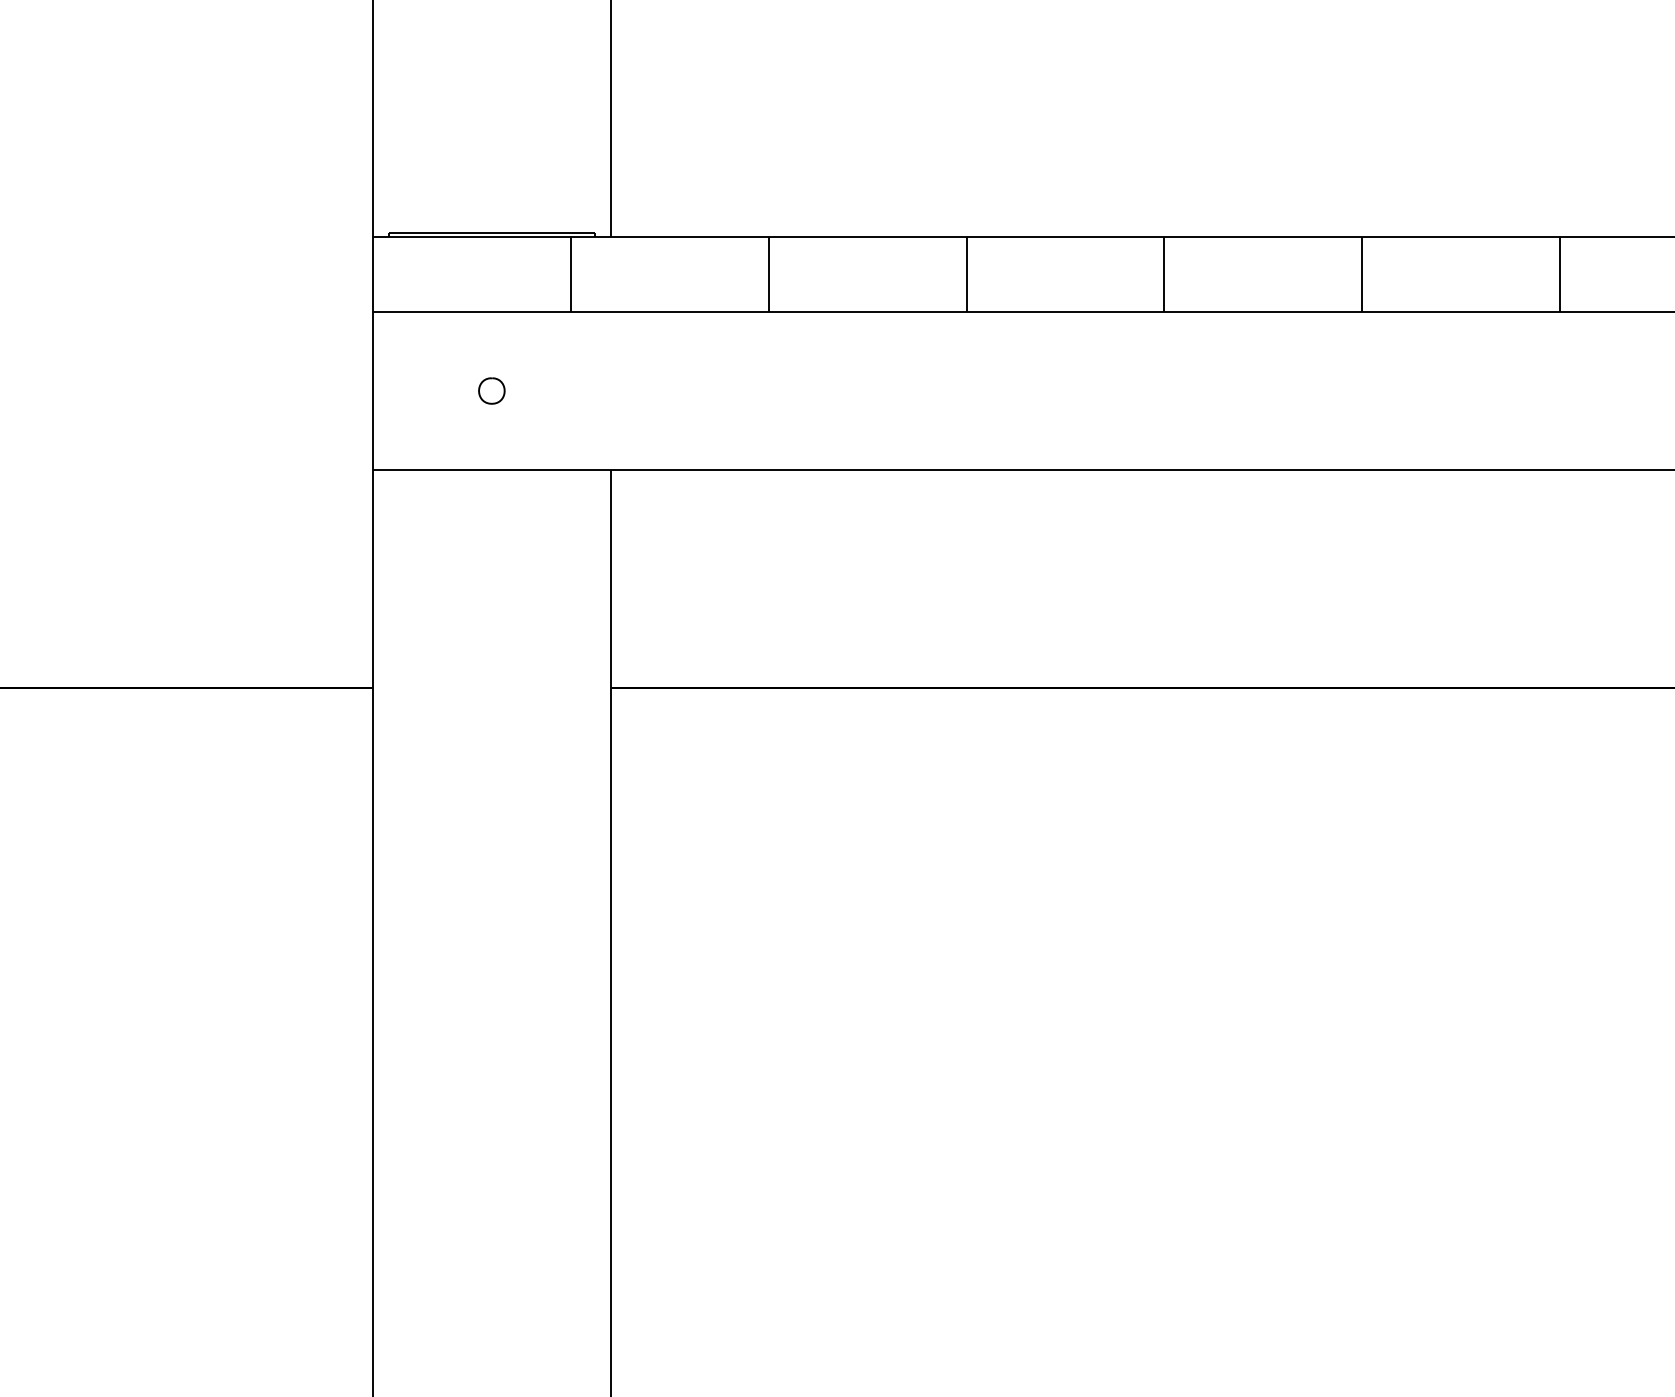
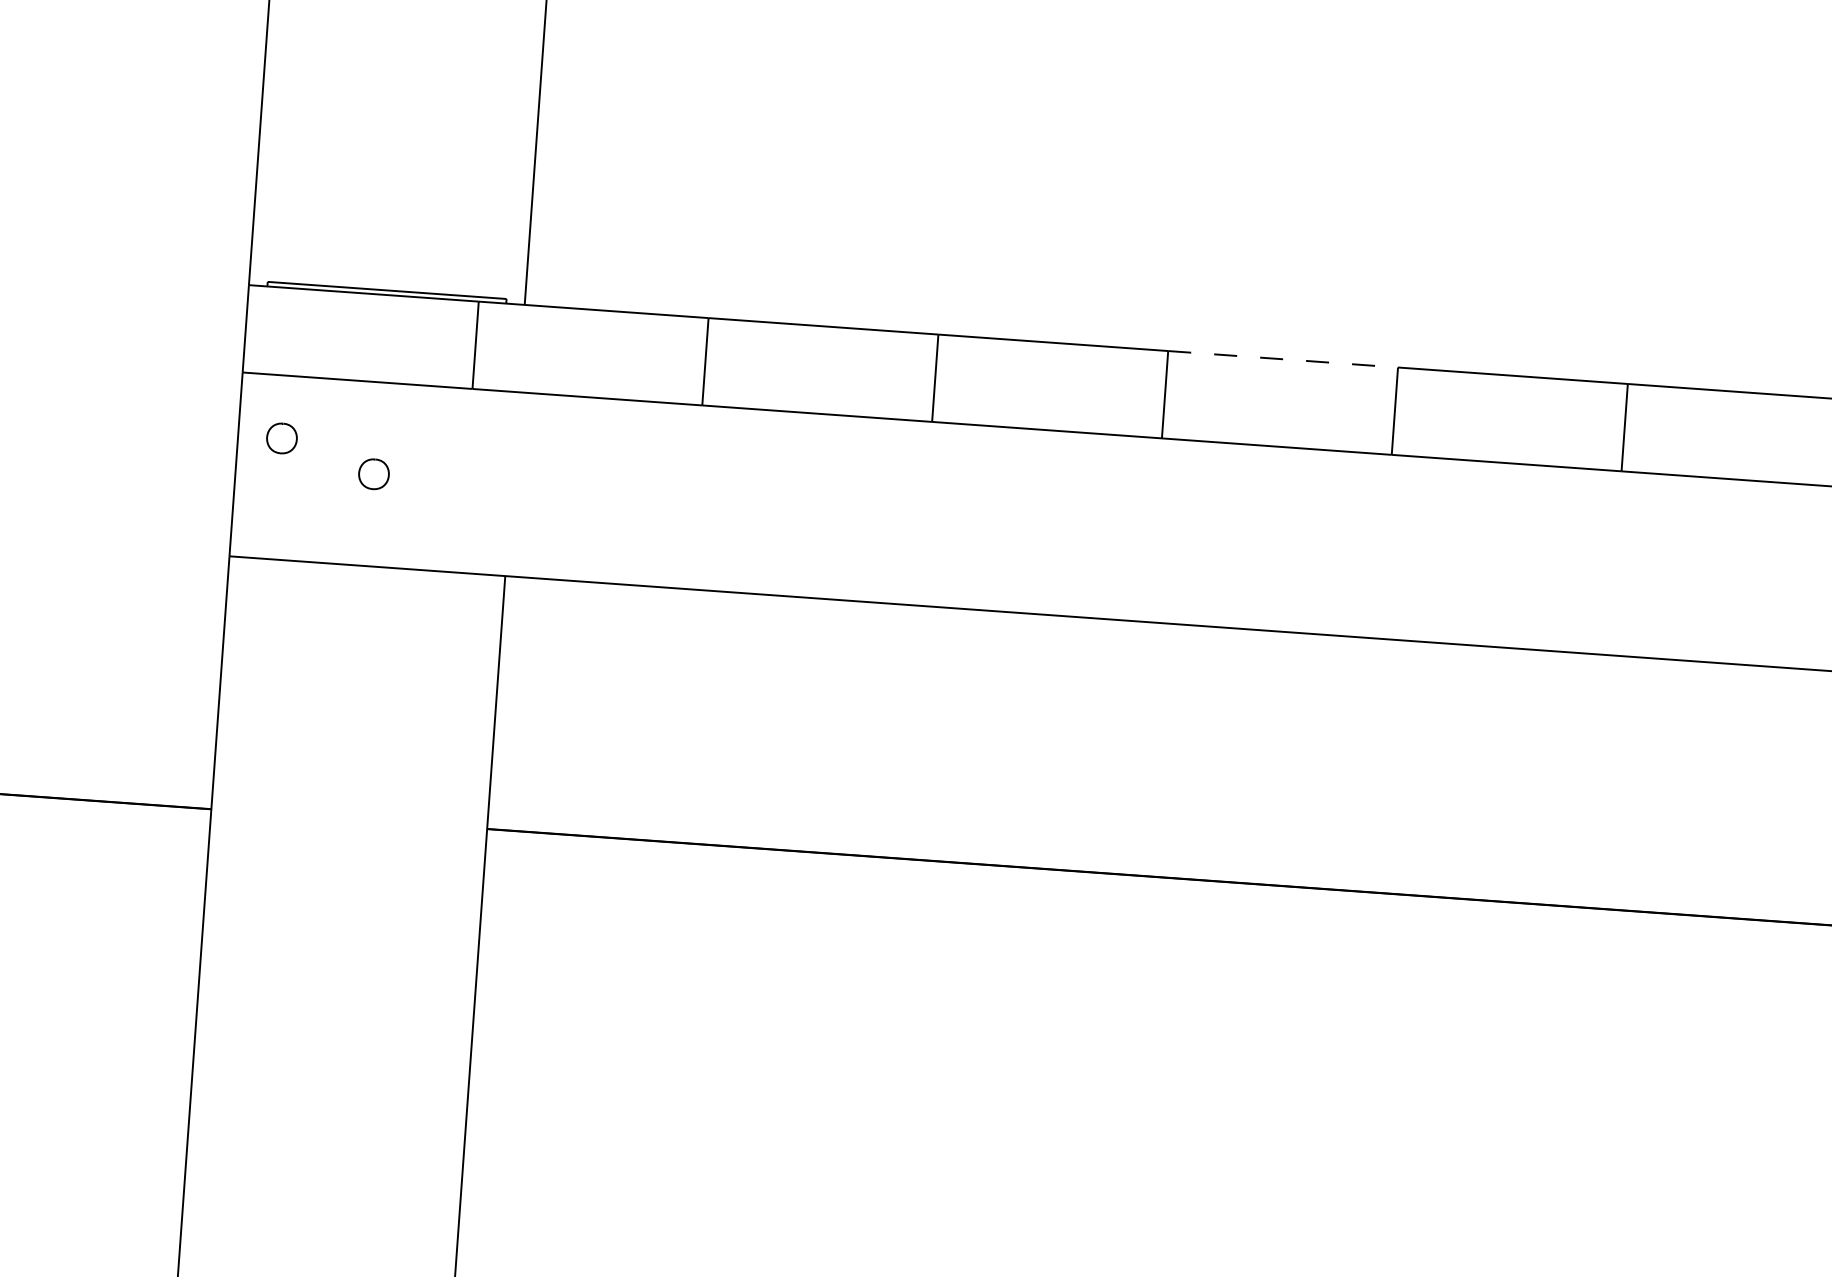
line: (1263, 236) -> (1283, 359), solid -> dashed
part: (410, 365) -> (281, 437), added

